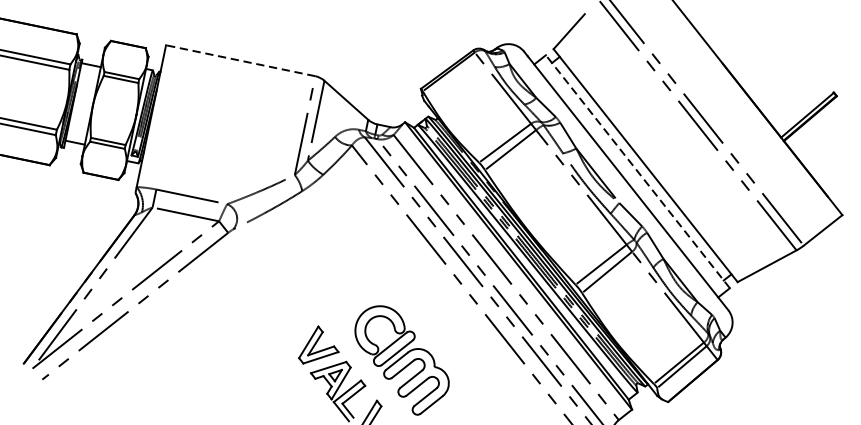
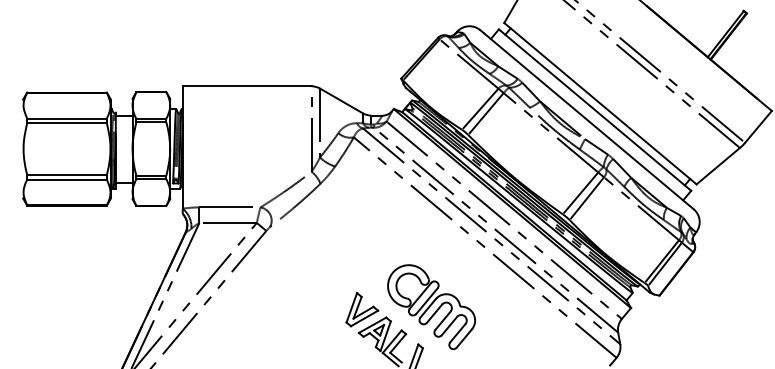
line: (239, 60) -> (246, 86), dashed -> solid
line: (638, 172) -> (595, 110), dashed -> solid

